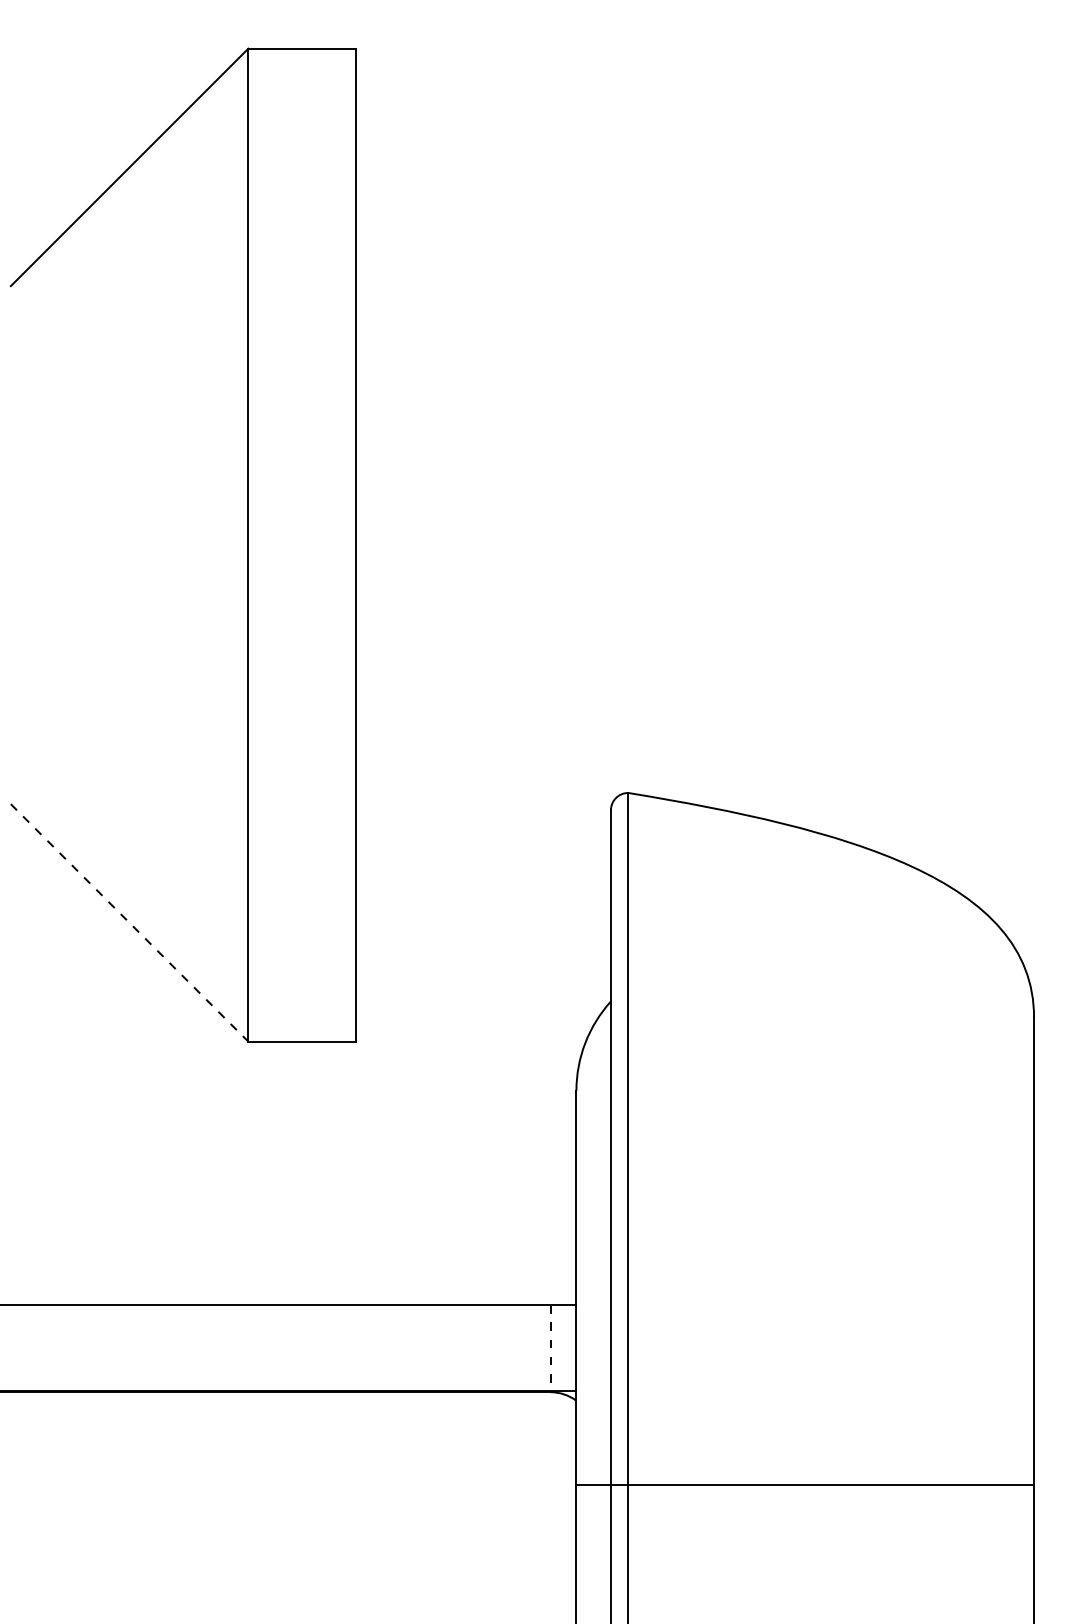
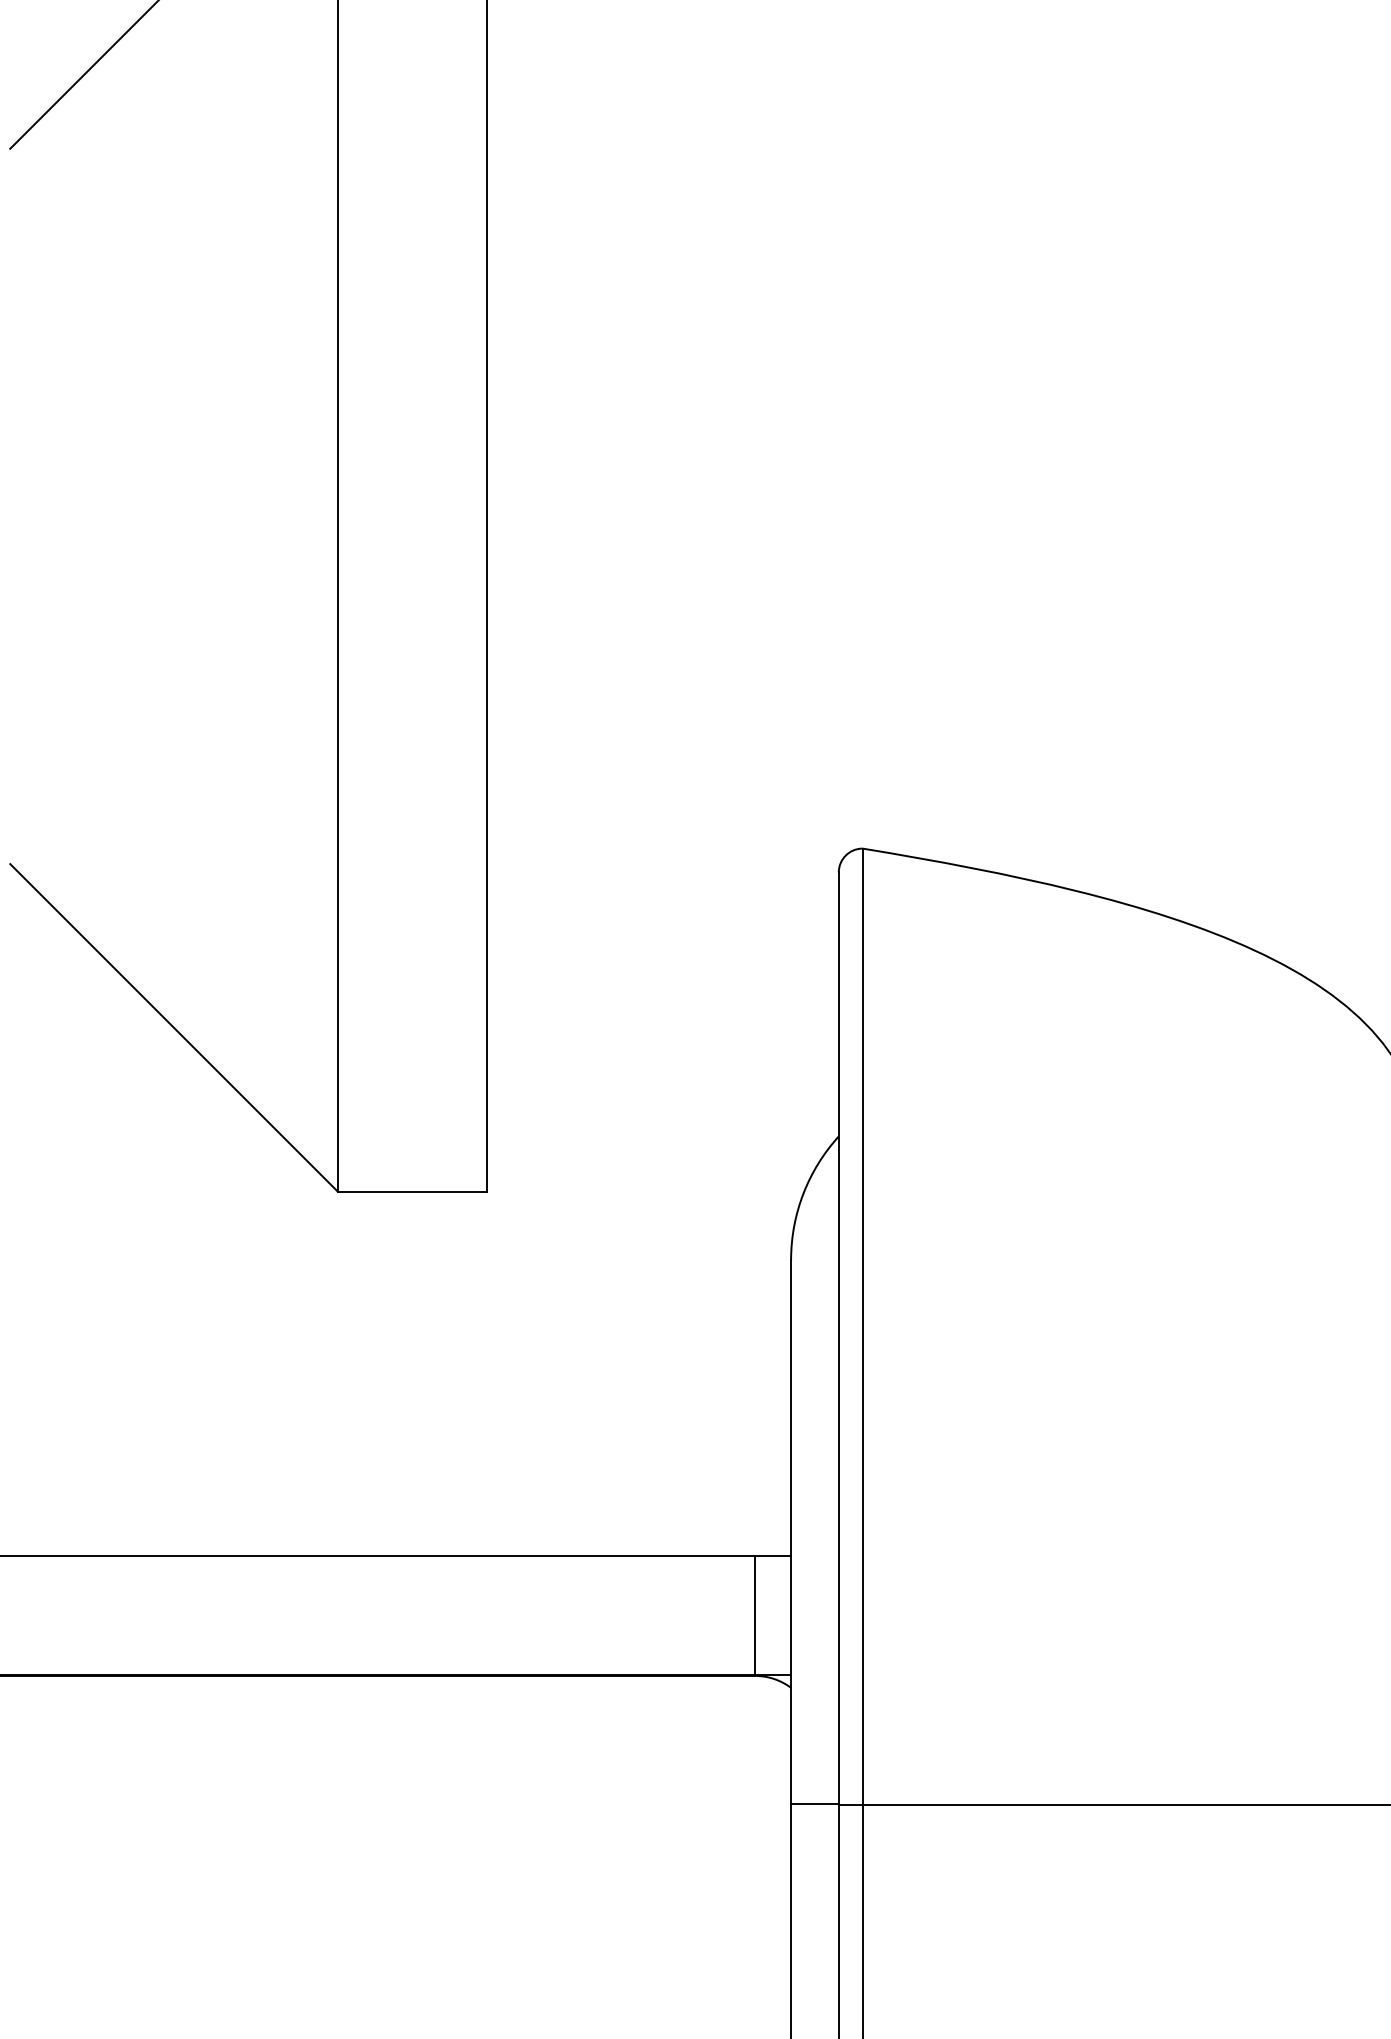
line: (129, 922) -> (174, 1027), dashed -> solid
line: (550, 1348) -> (755, 1615), dashed -> solid

